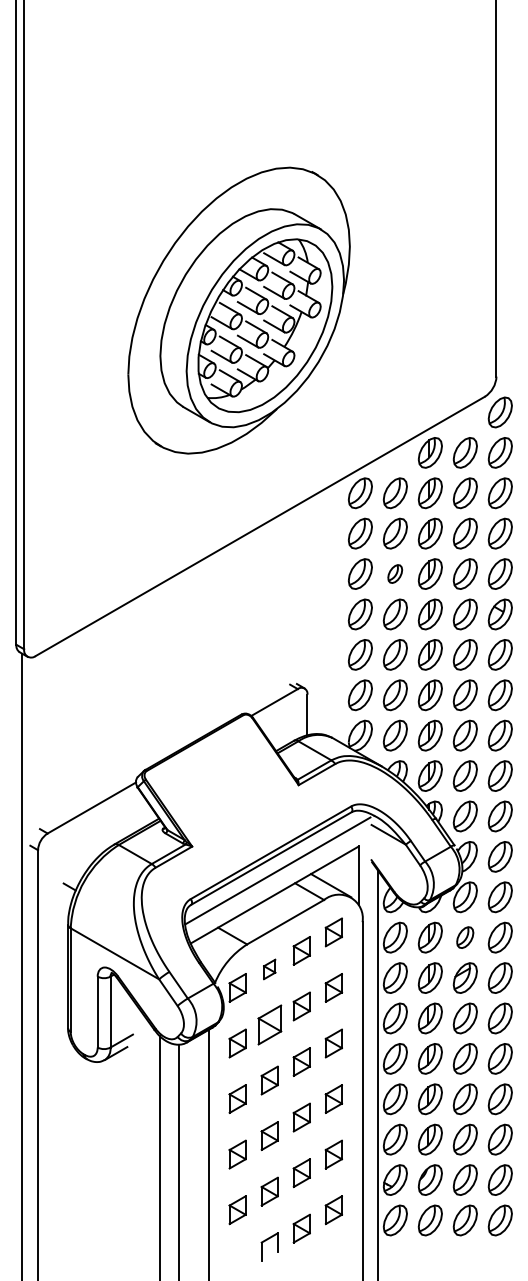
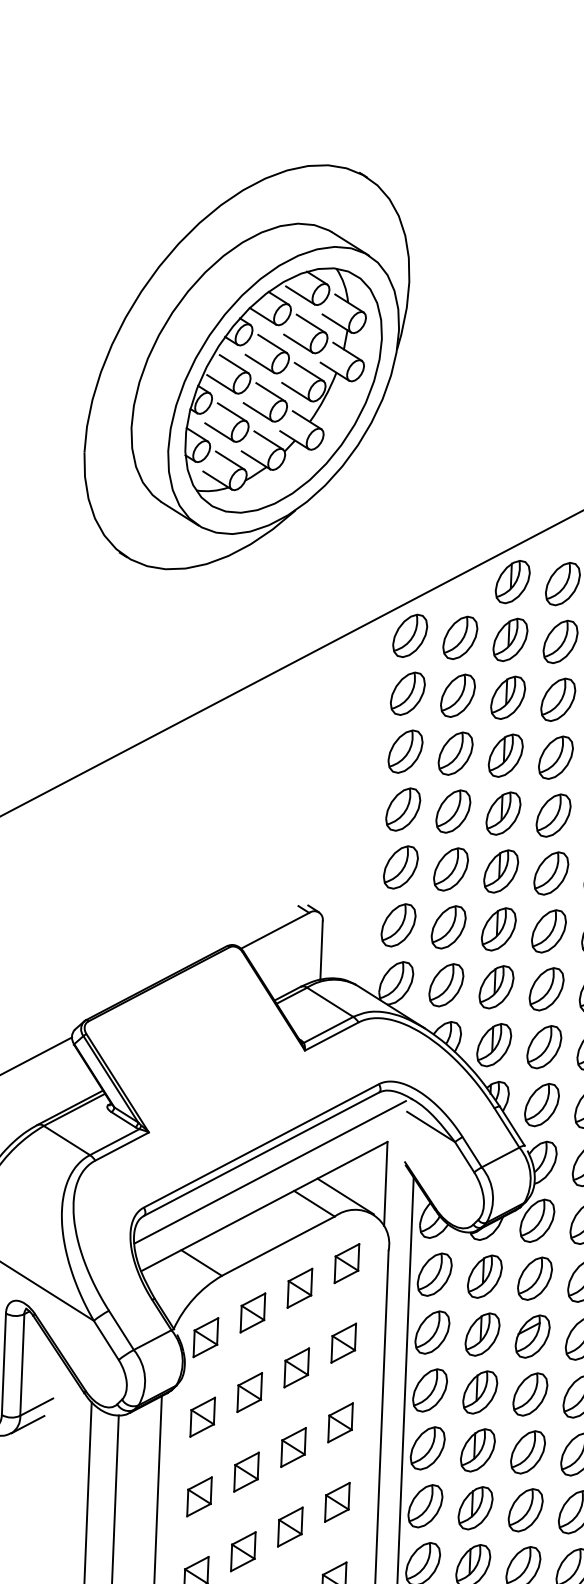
part: (394, 573) -> (454, 752), size x1.67
part: (464, 937) -> (533, 1278), size x1.43
part: (269, 969) -> (252, 1313), size x1.43
part: (269, 1024) -> (249, 1391), size x0.71

